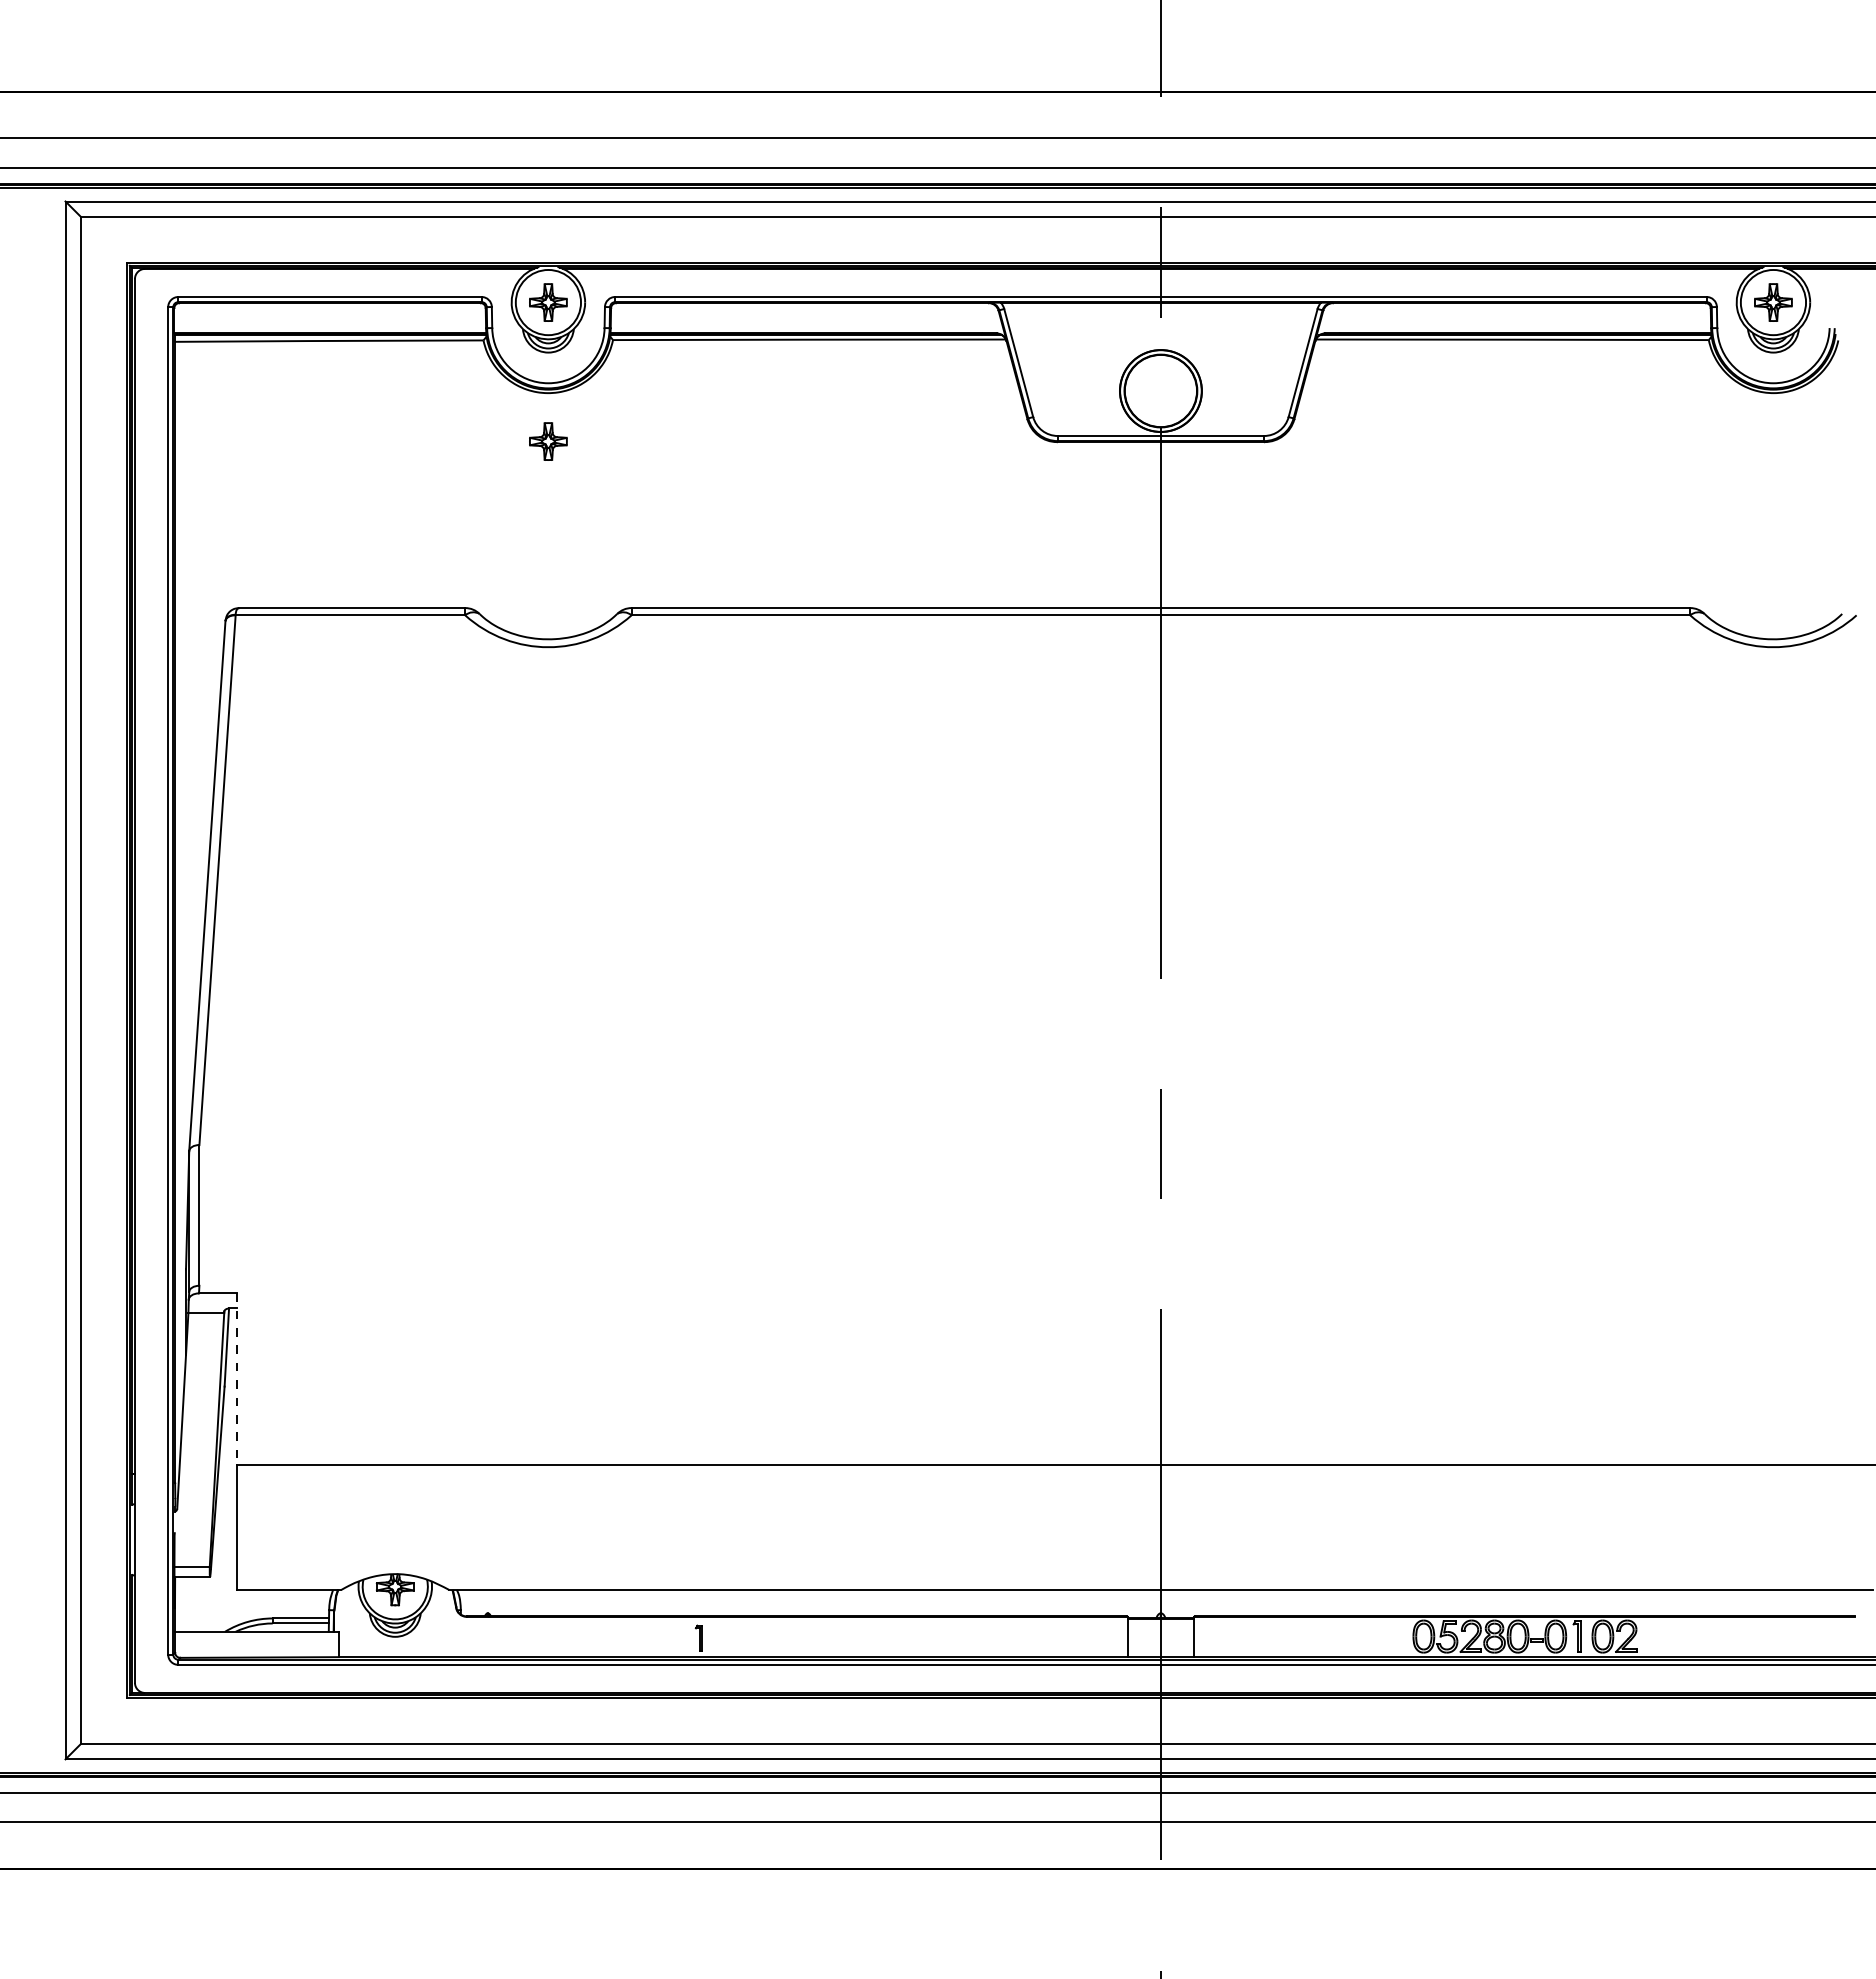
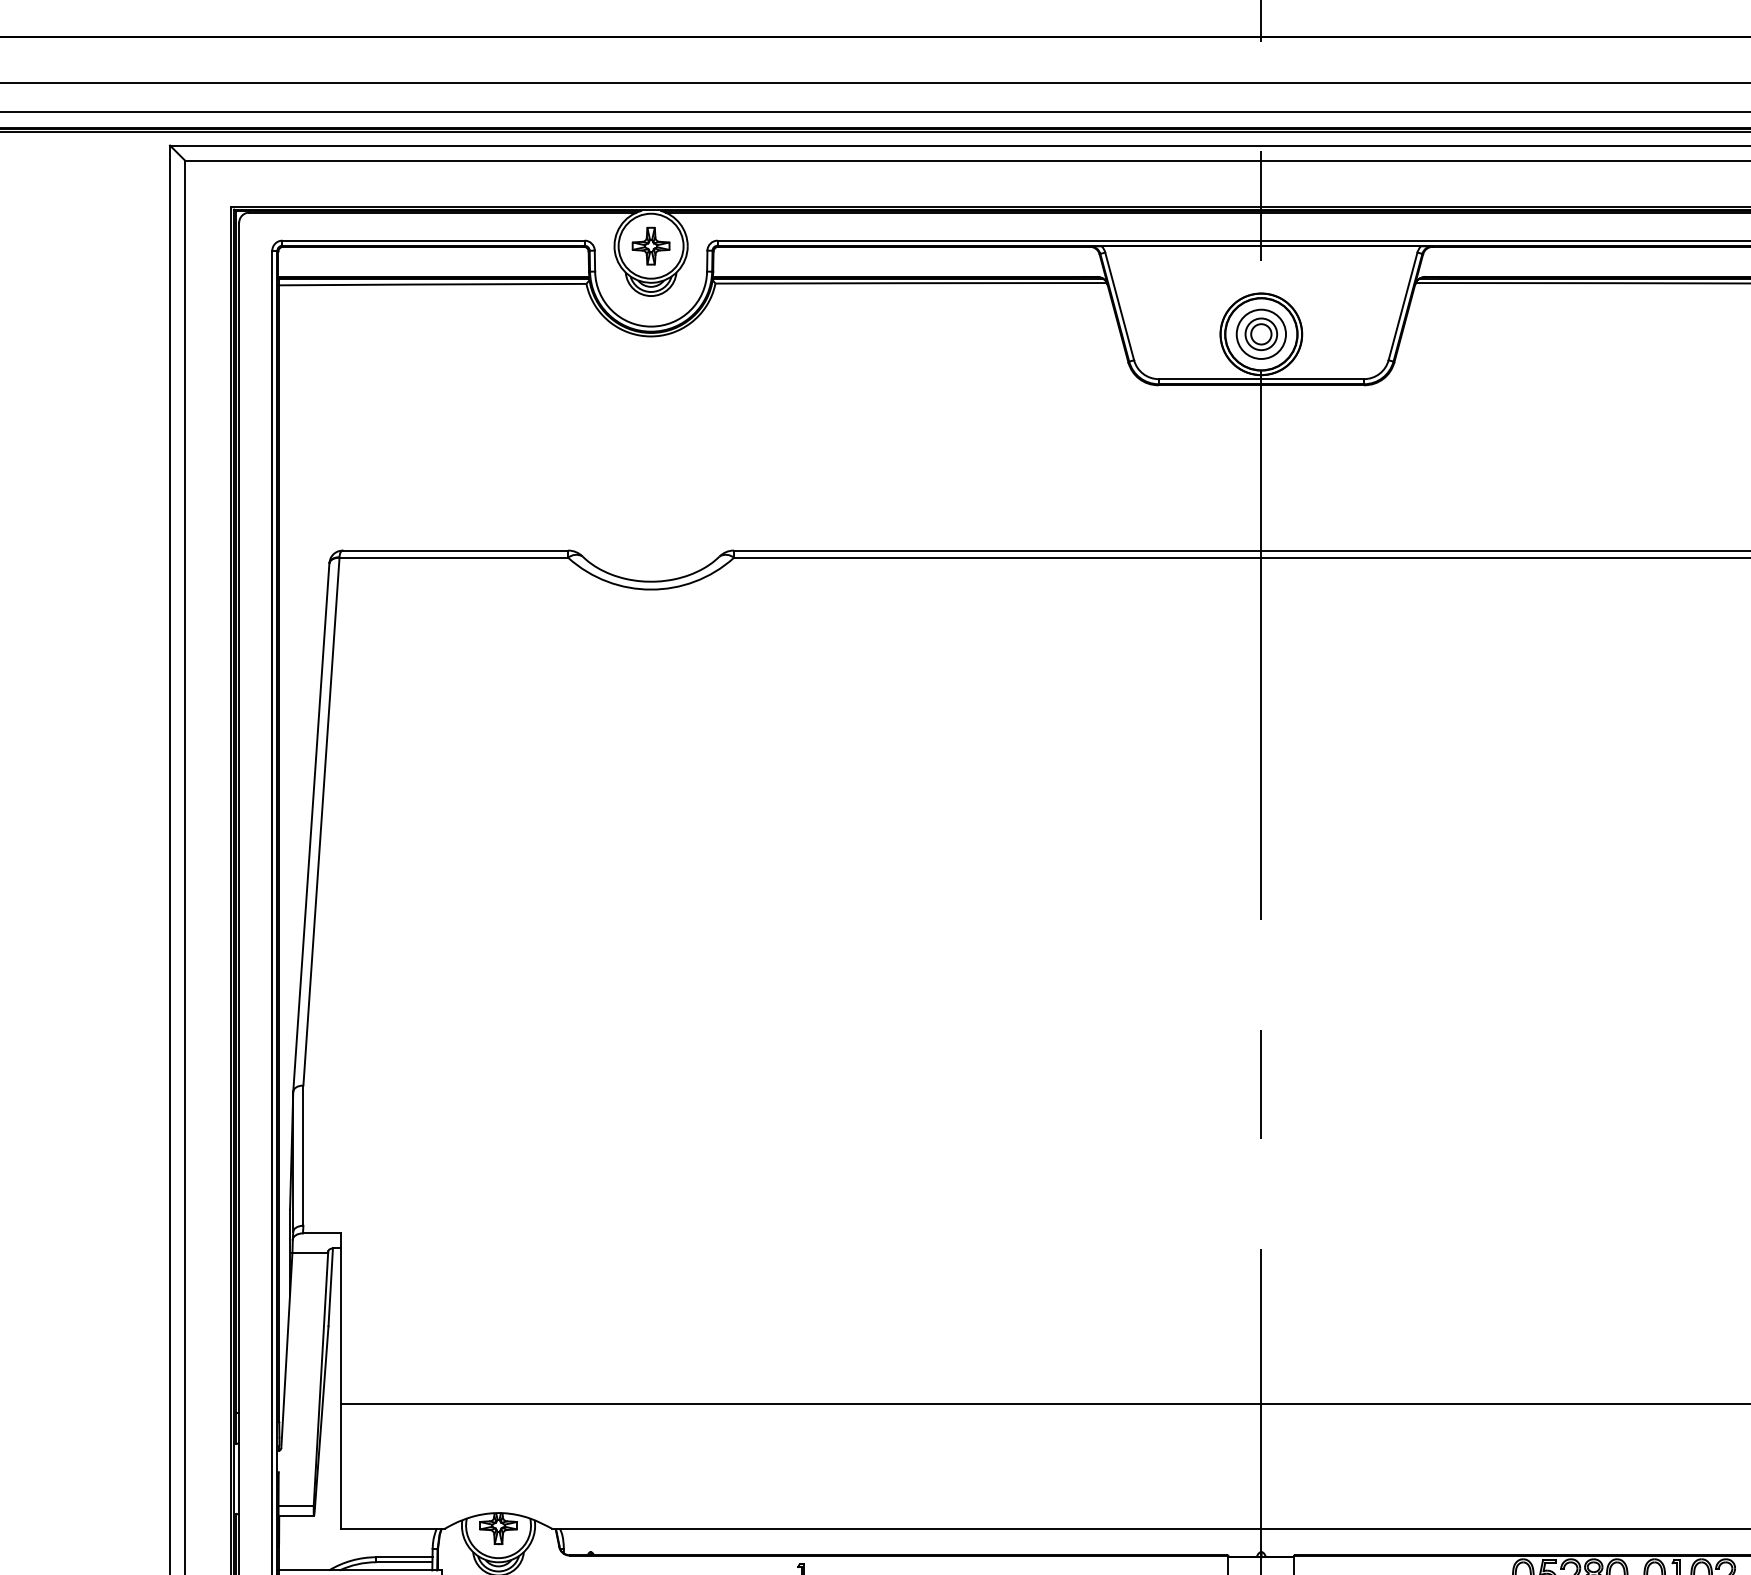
part: (1160, 390) -> (1260, 333), added
part: (548, 441) -> (651, 384), removed
line: (237, 1379) -> (341, 1319), dashed -> solid

